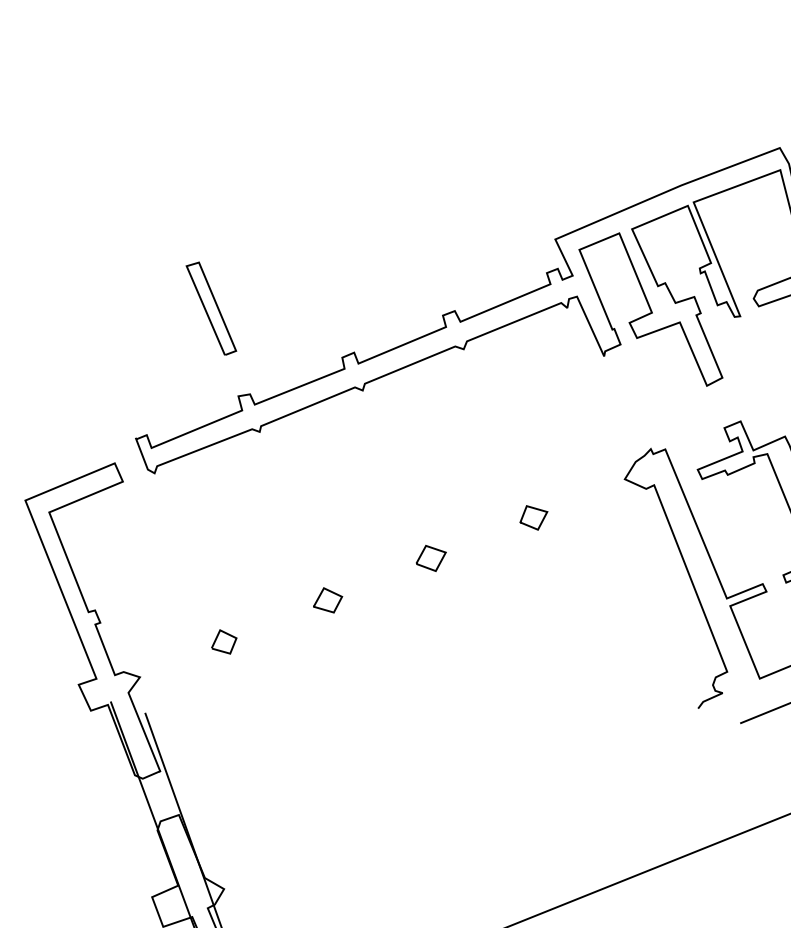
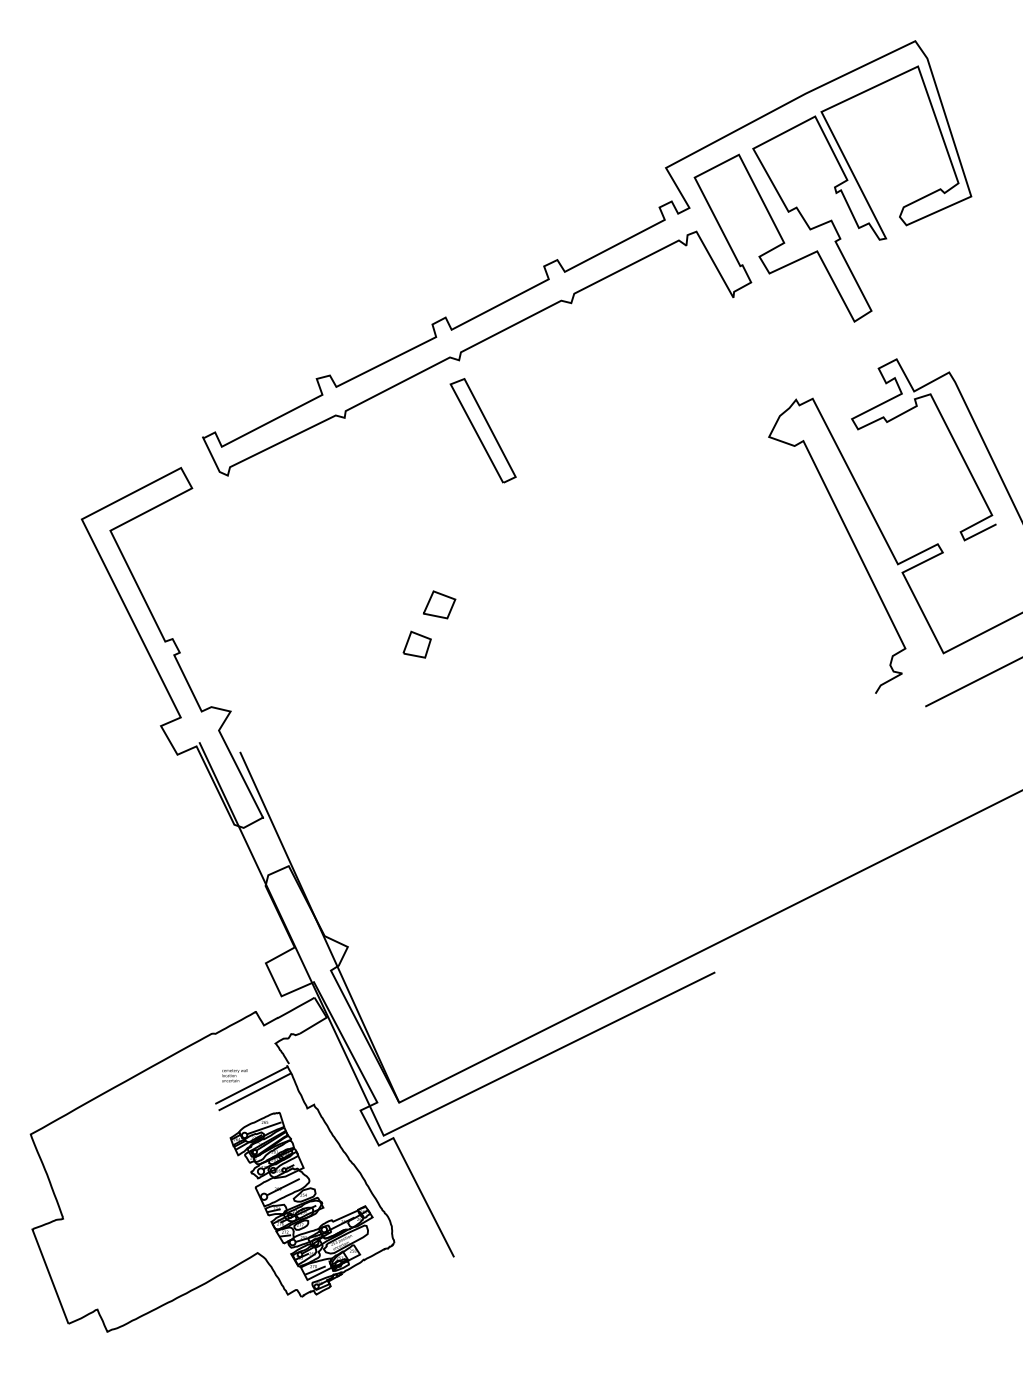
line: (206, 309) -> (477, 432), moved
line: (540, 522) -> (676, 494), removed
line: (423, 553) -> (544, 541), removed
line: (217, 637) -> (409, 640), moved

